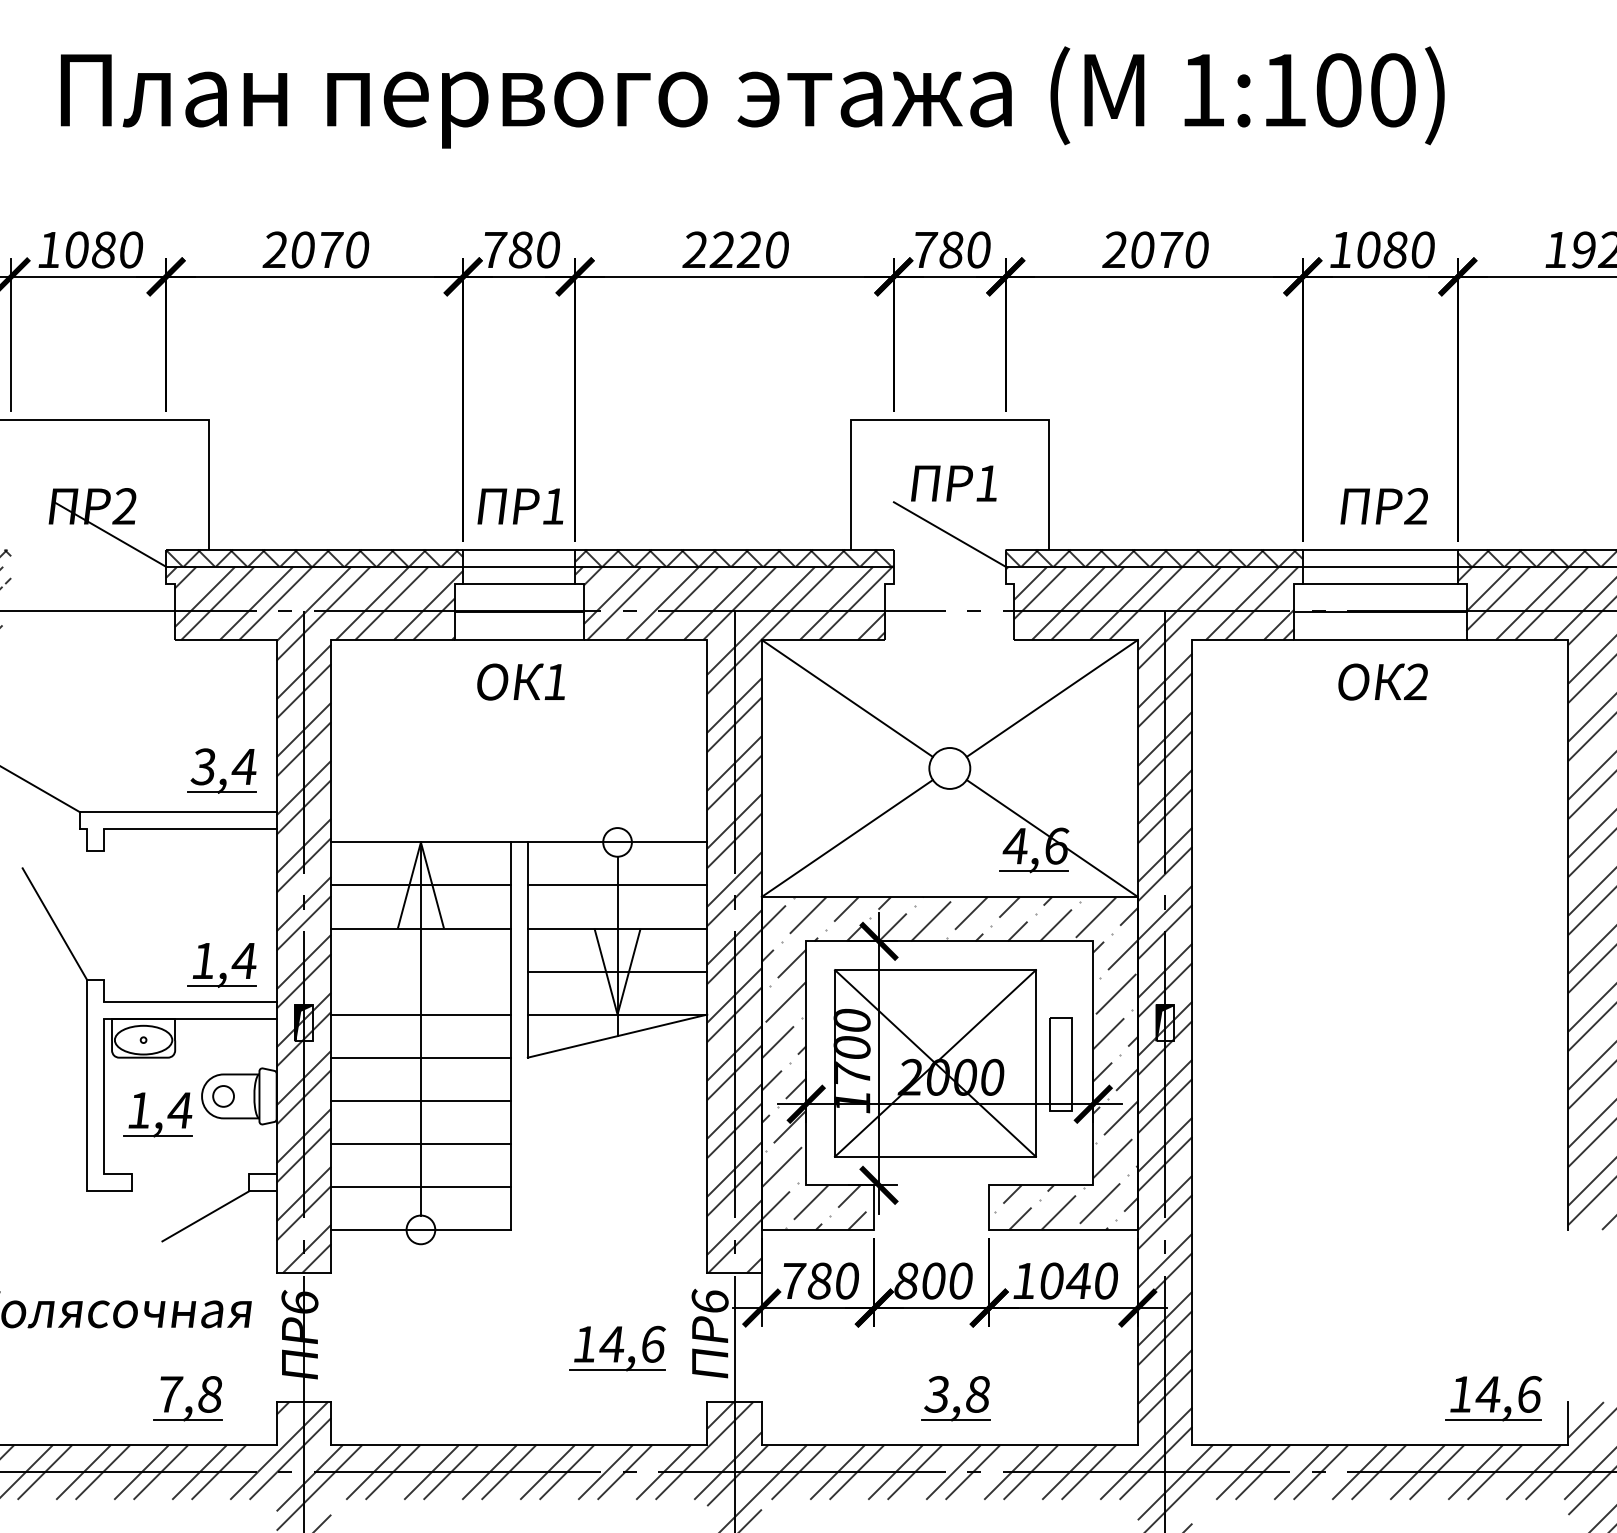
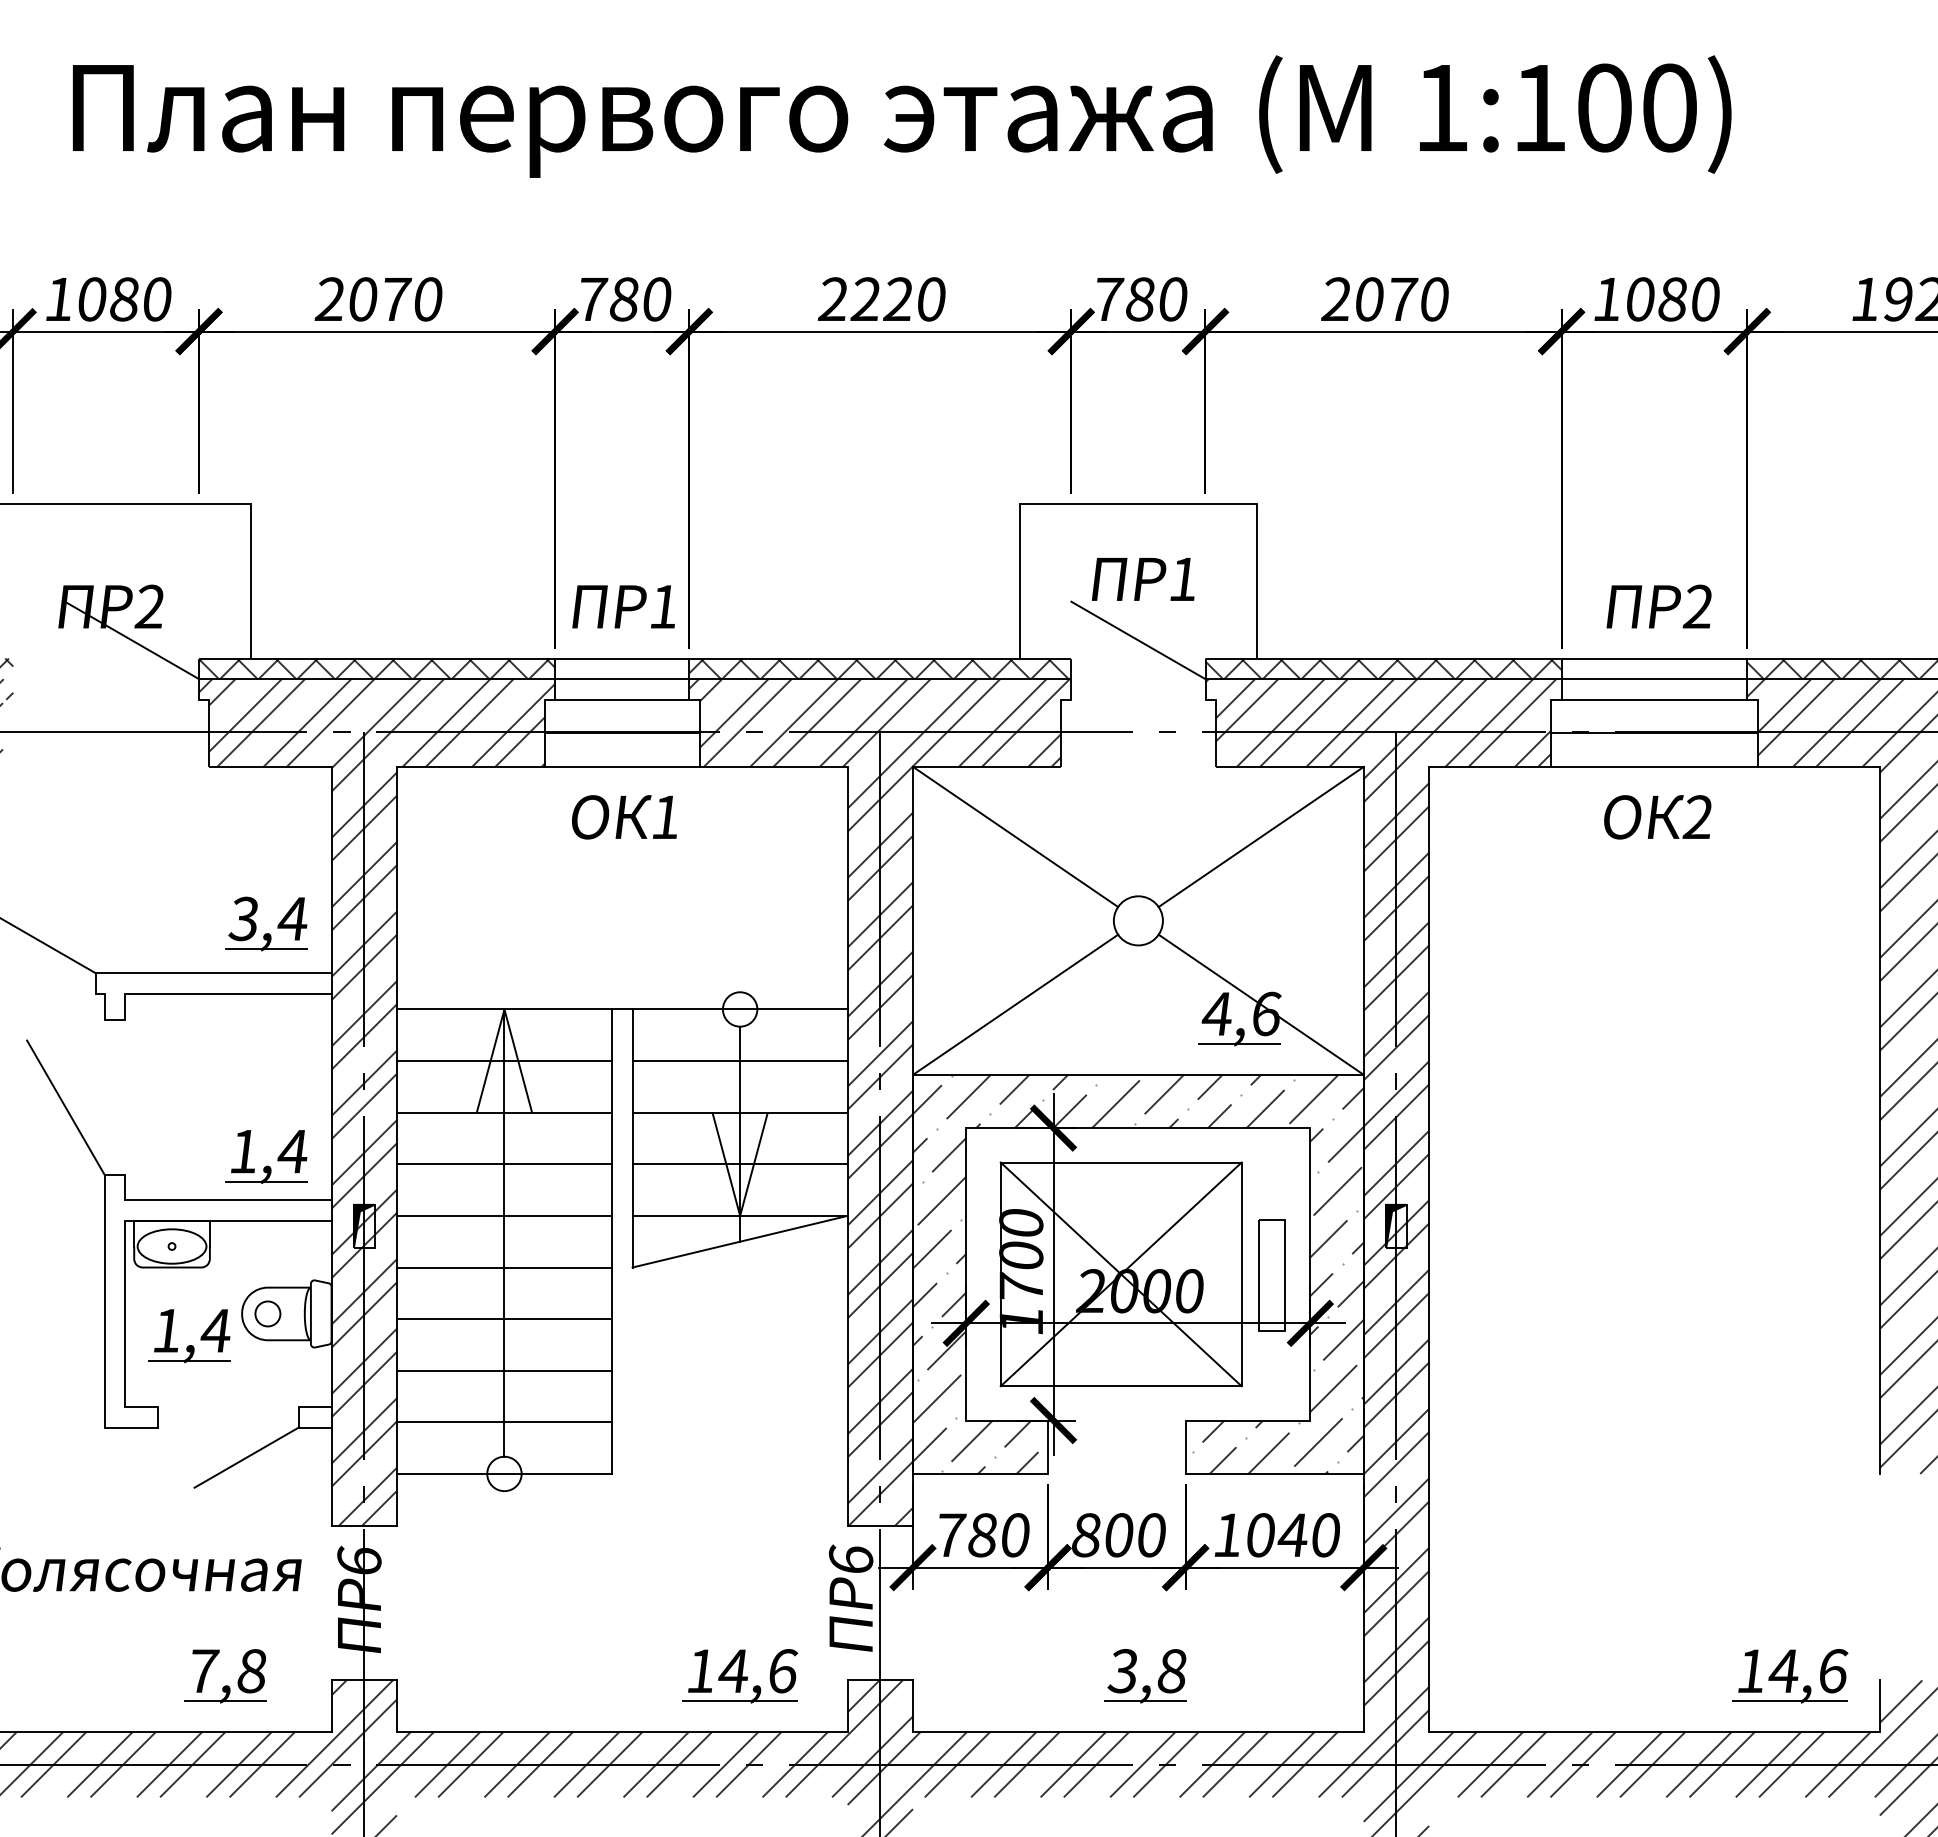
line: (420, 971) -> (503, 1164), added
part: (617, 1348) -> (740, 1676), moved

